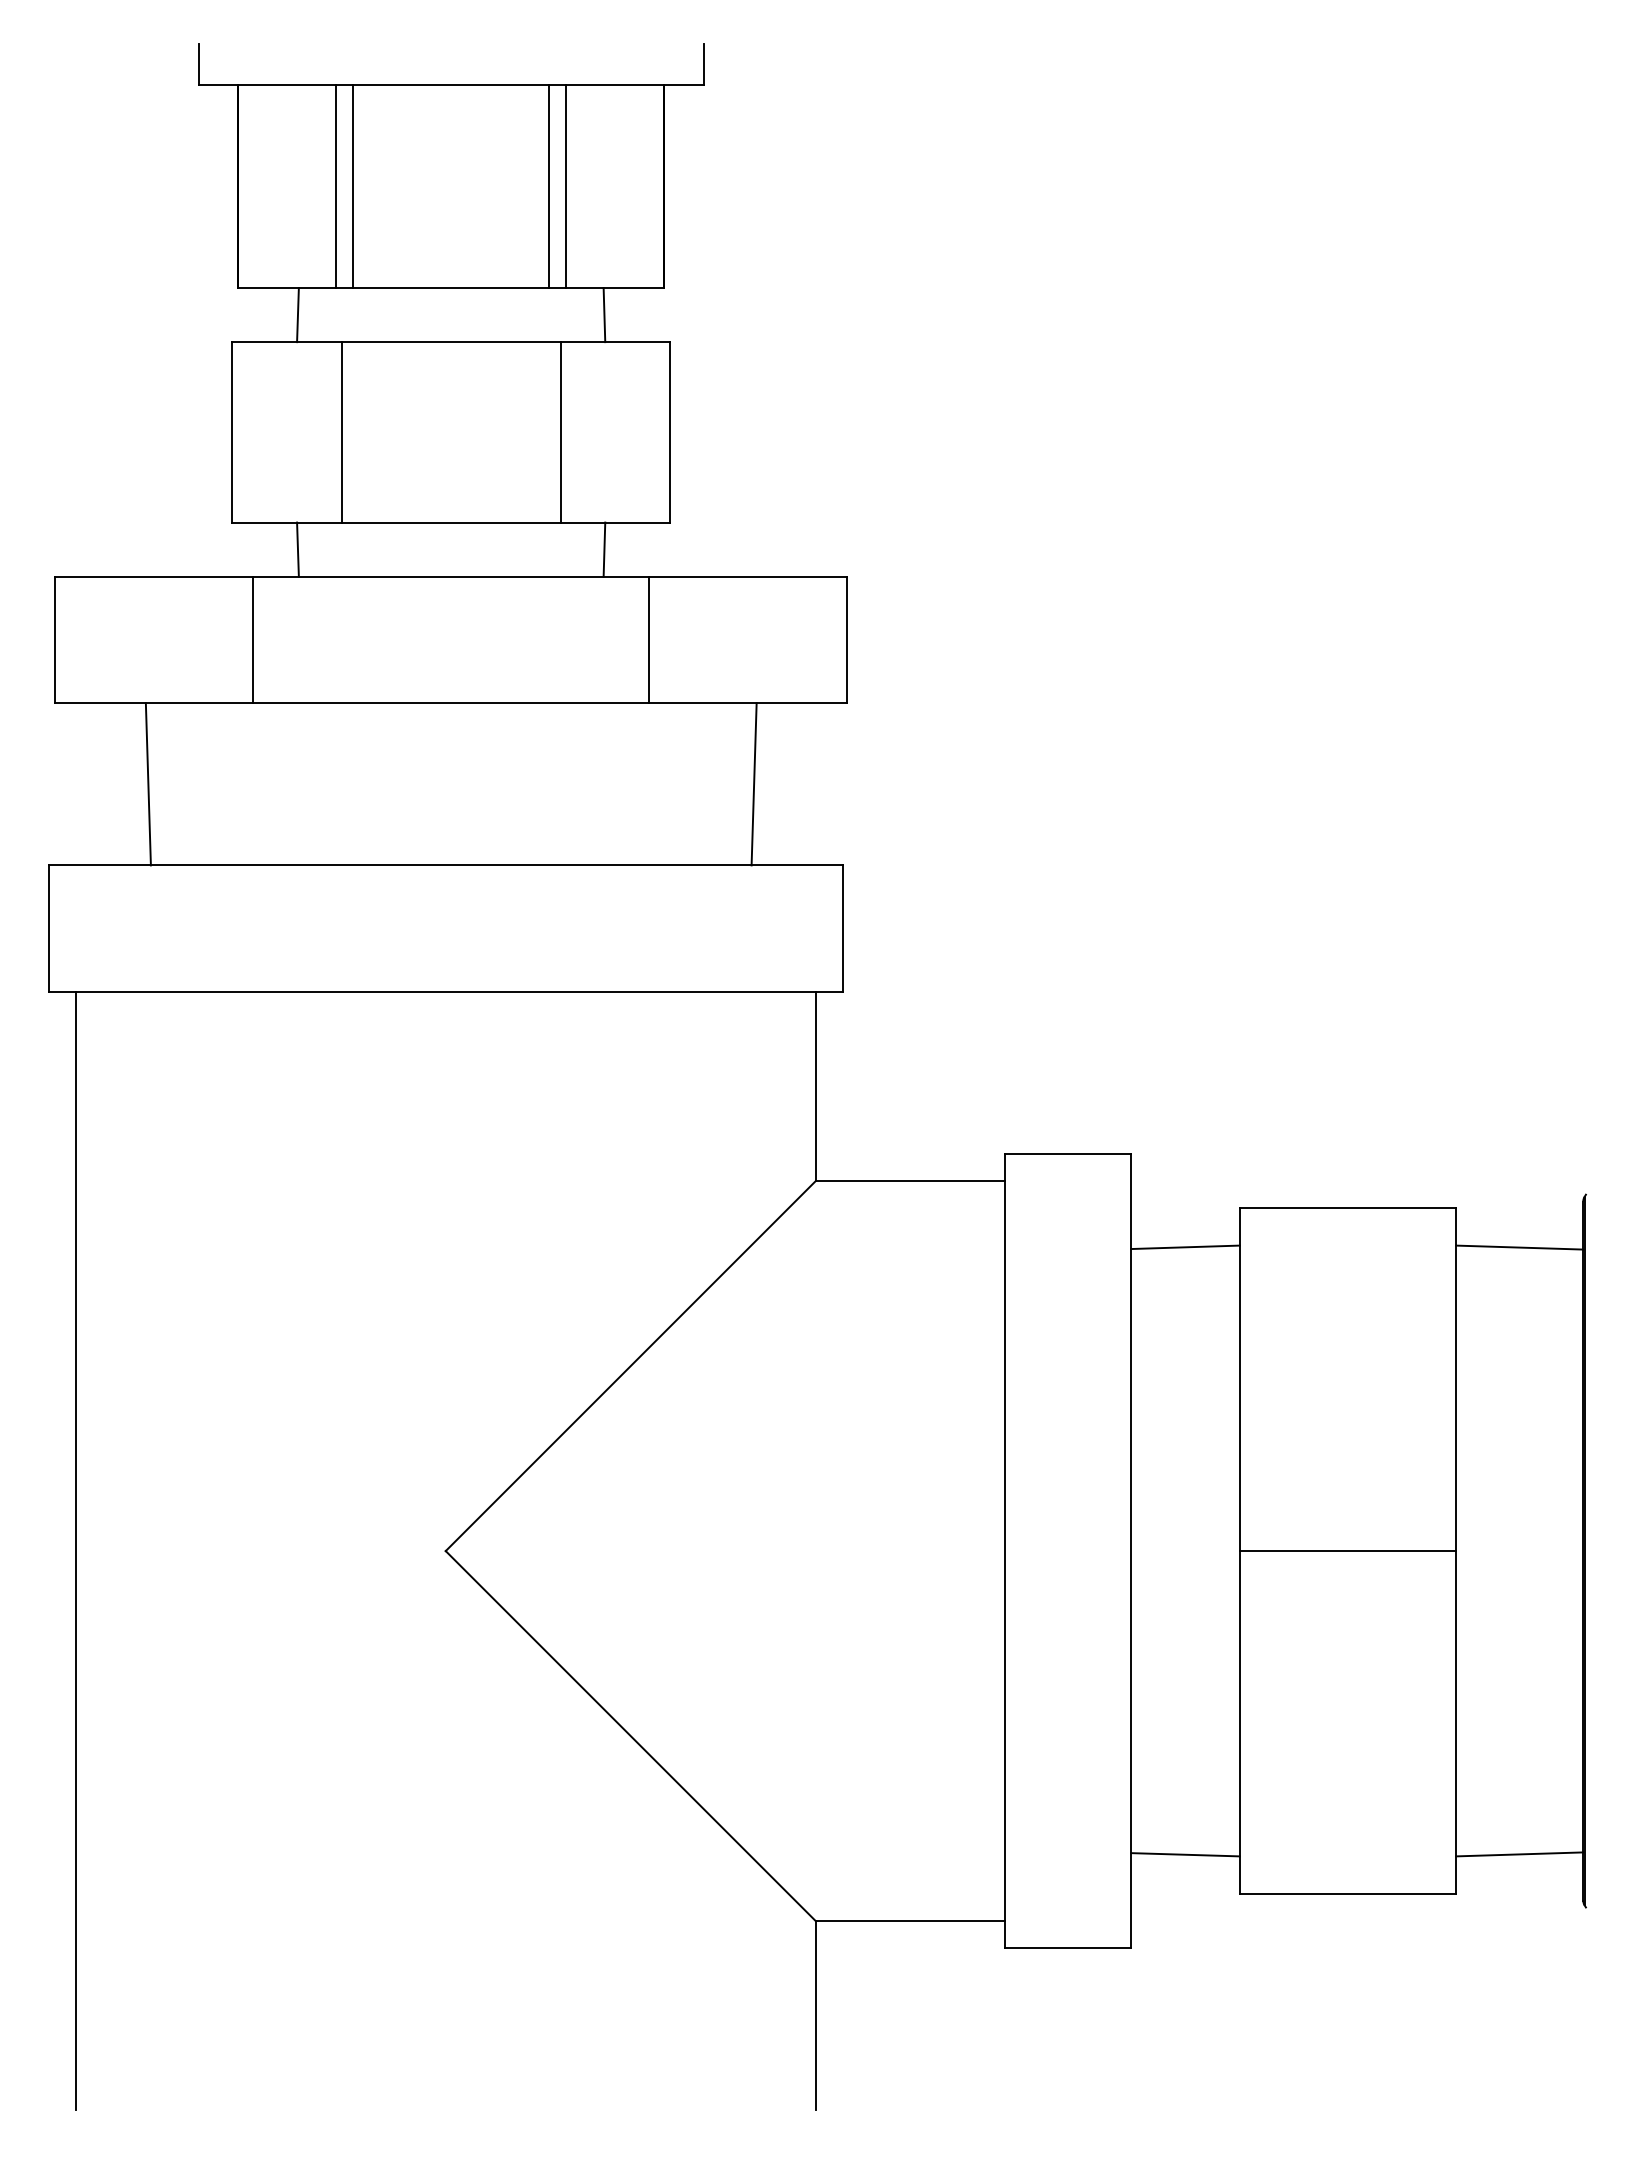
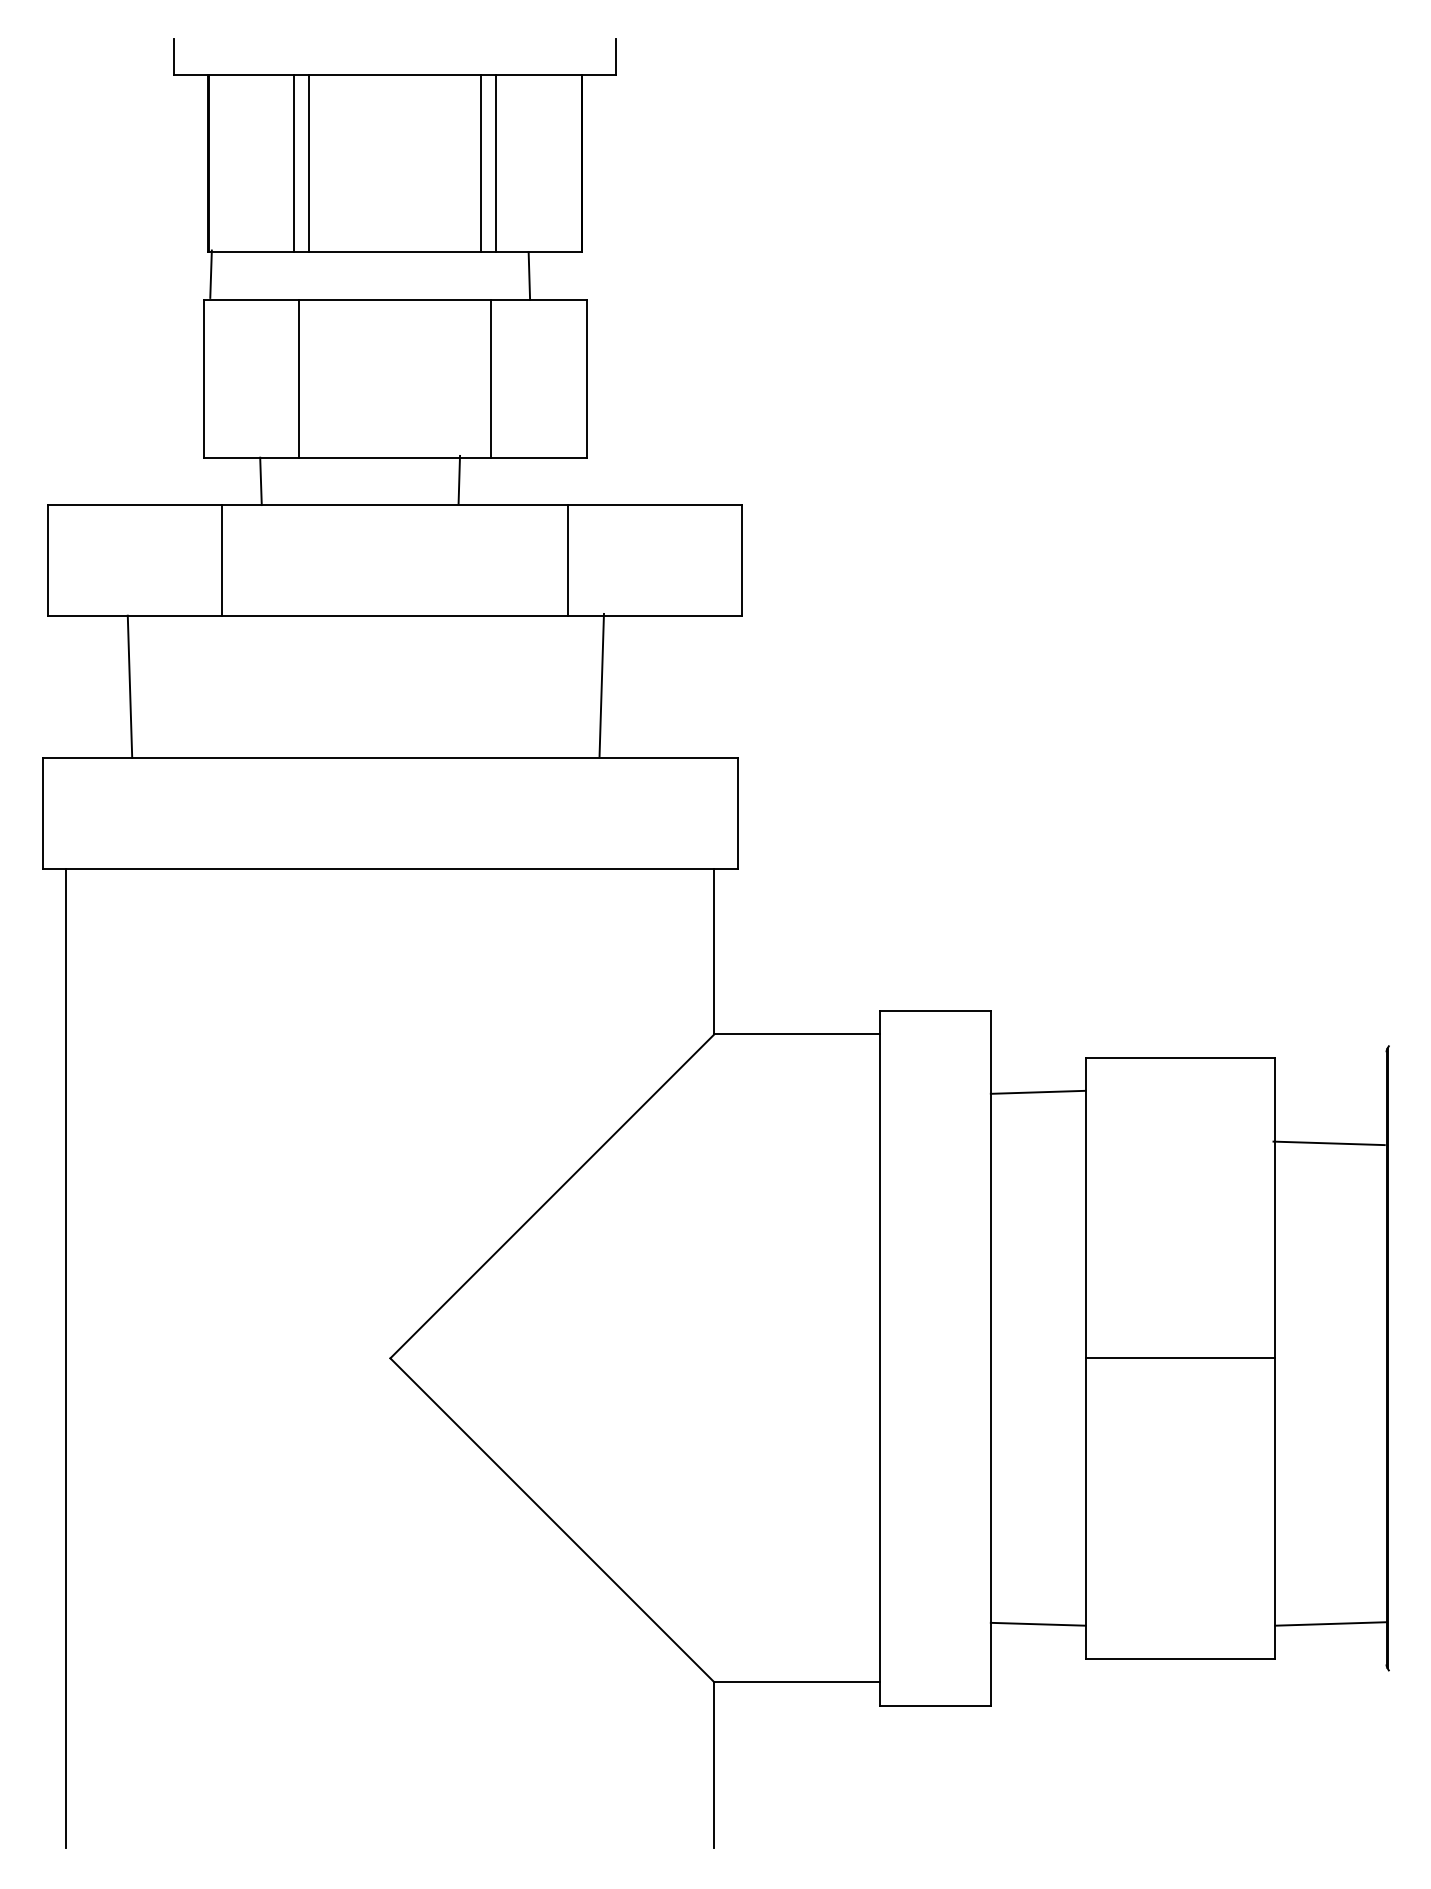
line: (297, 315) -> (210, 274), moved
line: (604, 549) -> (459, 479), moved
line: (753, 784) -> (601, 685), moved
line: (1519, 1247) -> (1328, 1143), moved

